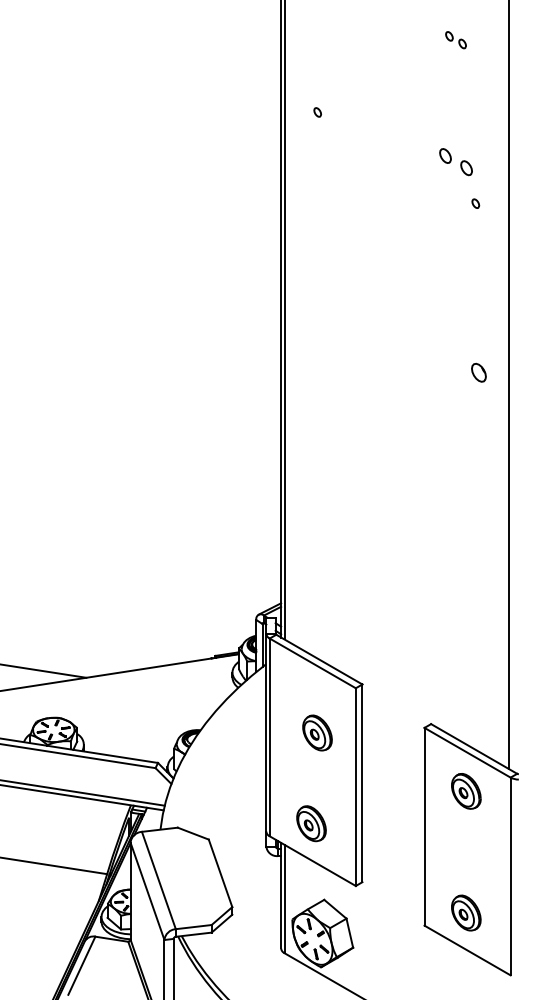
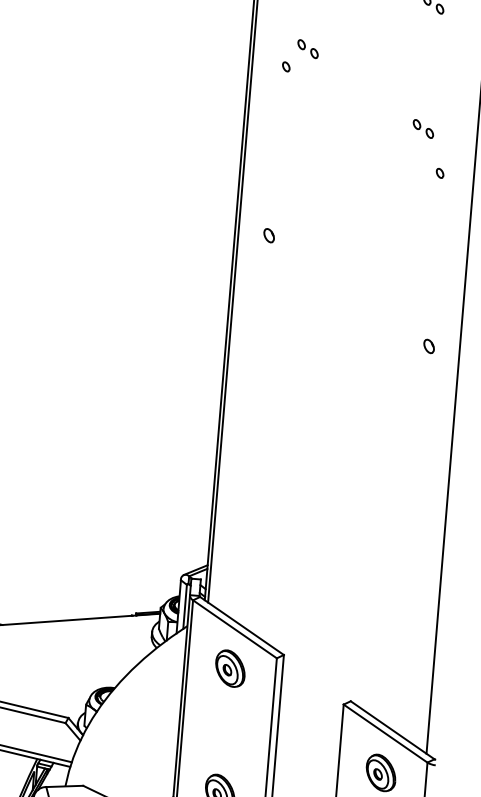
part: (337, 93) -> (308, 49), added
part: (455, 161) -> (422, 128), size x0.62
part: (314, 277) -> (269, 235), added
part: (478, 372) -> (428, 346), size x0.71
part: (317, 732) -> (230, 668), moved

